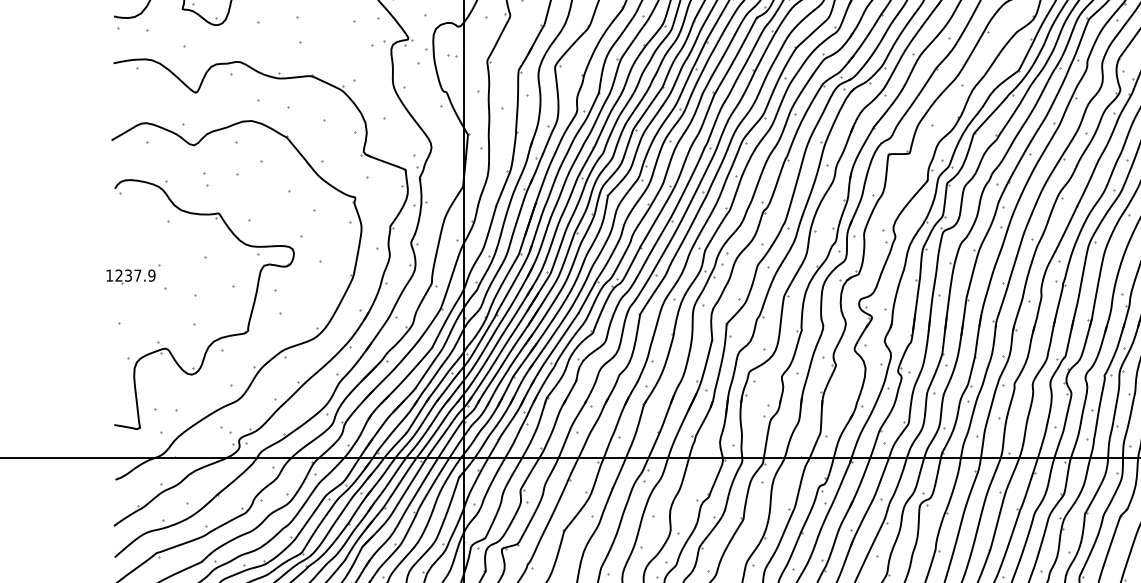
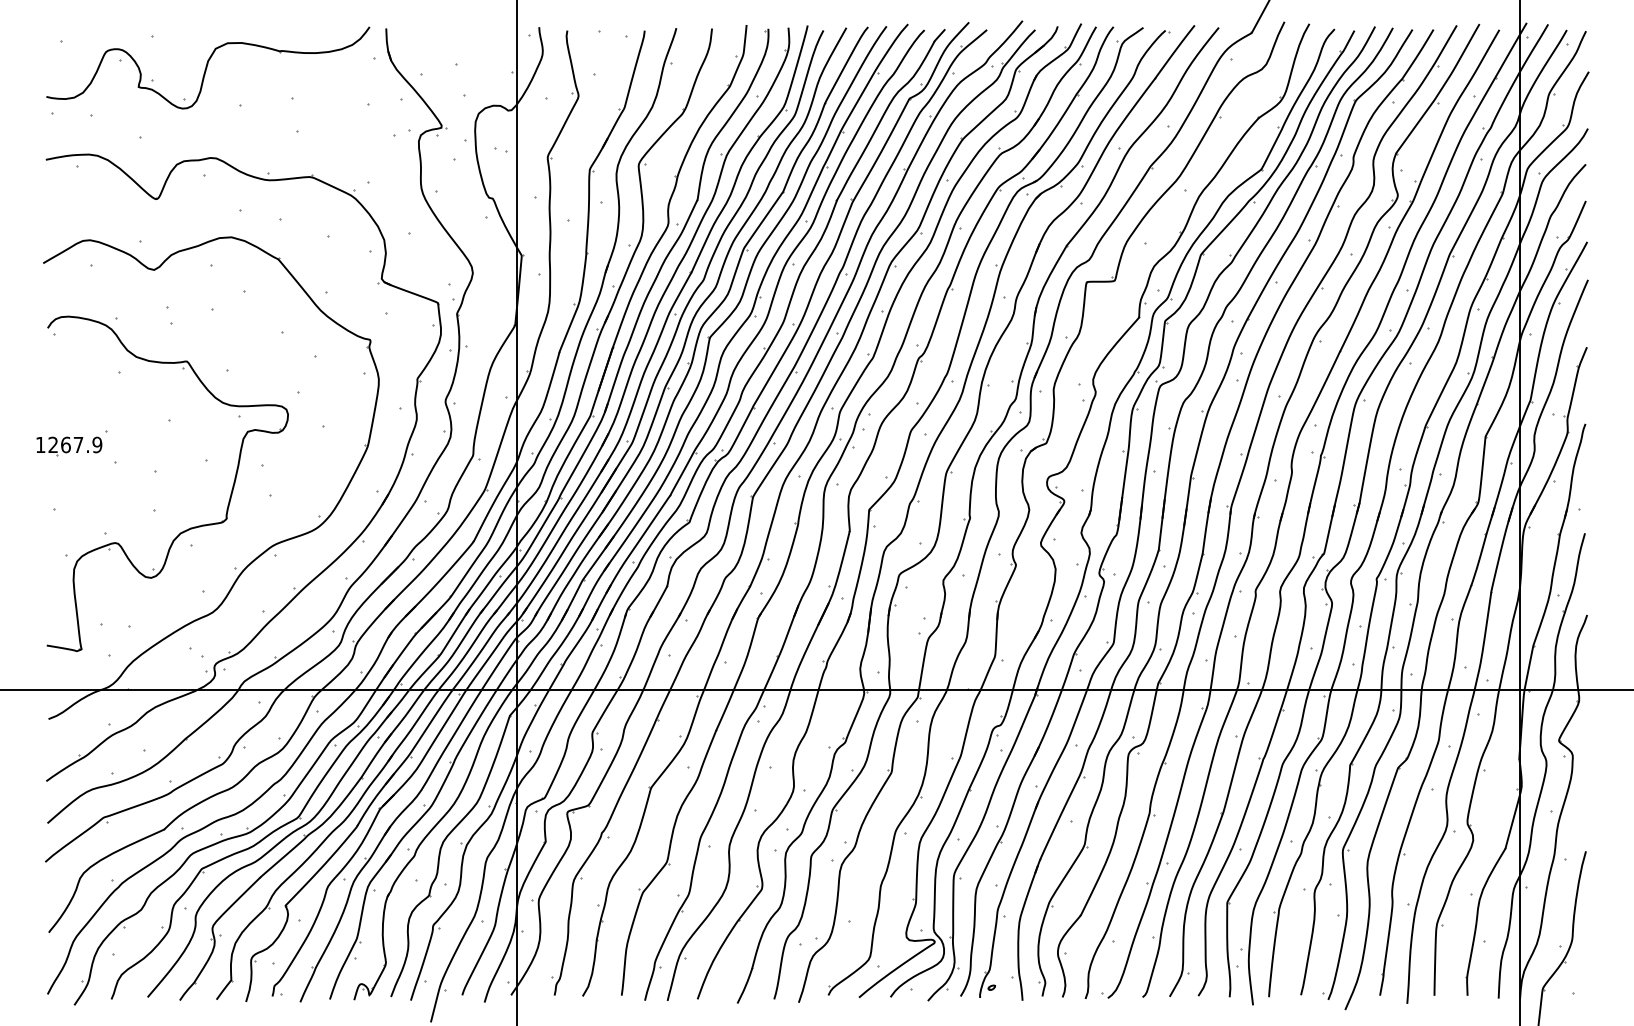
text: (128, 275) -> (65, 444), 1237.9 -> 1267.9

